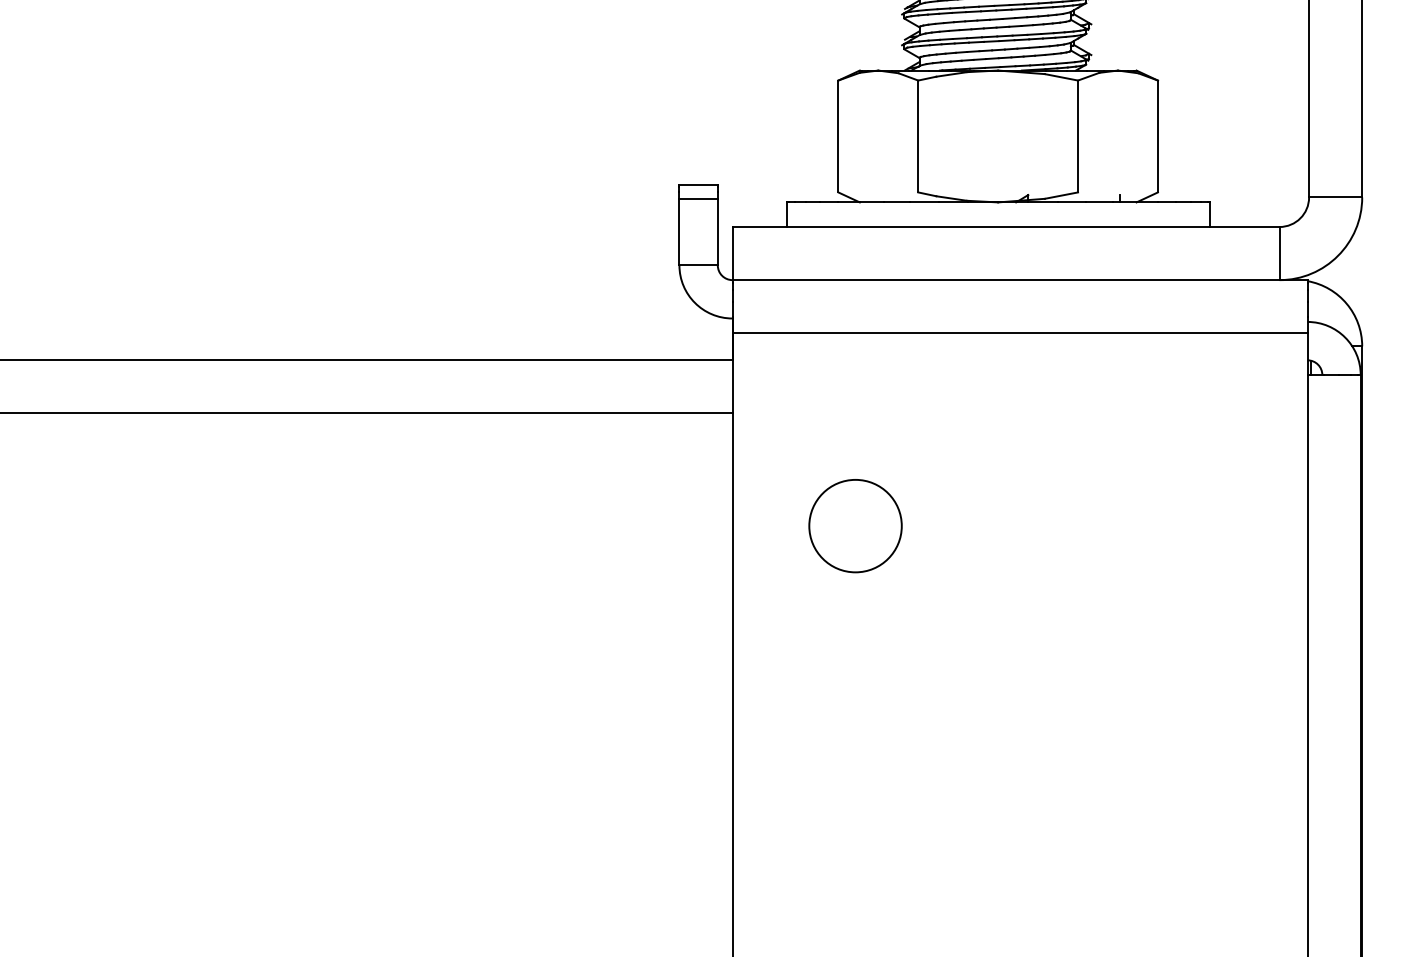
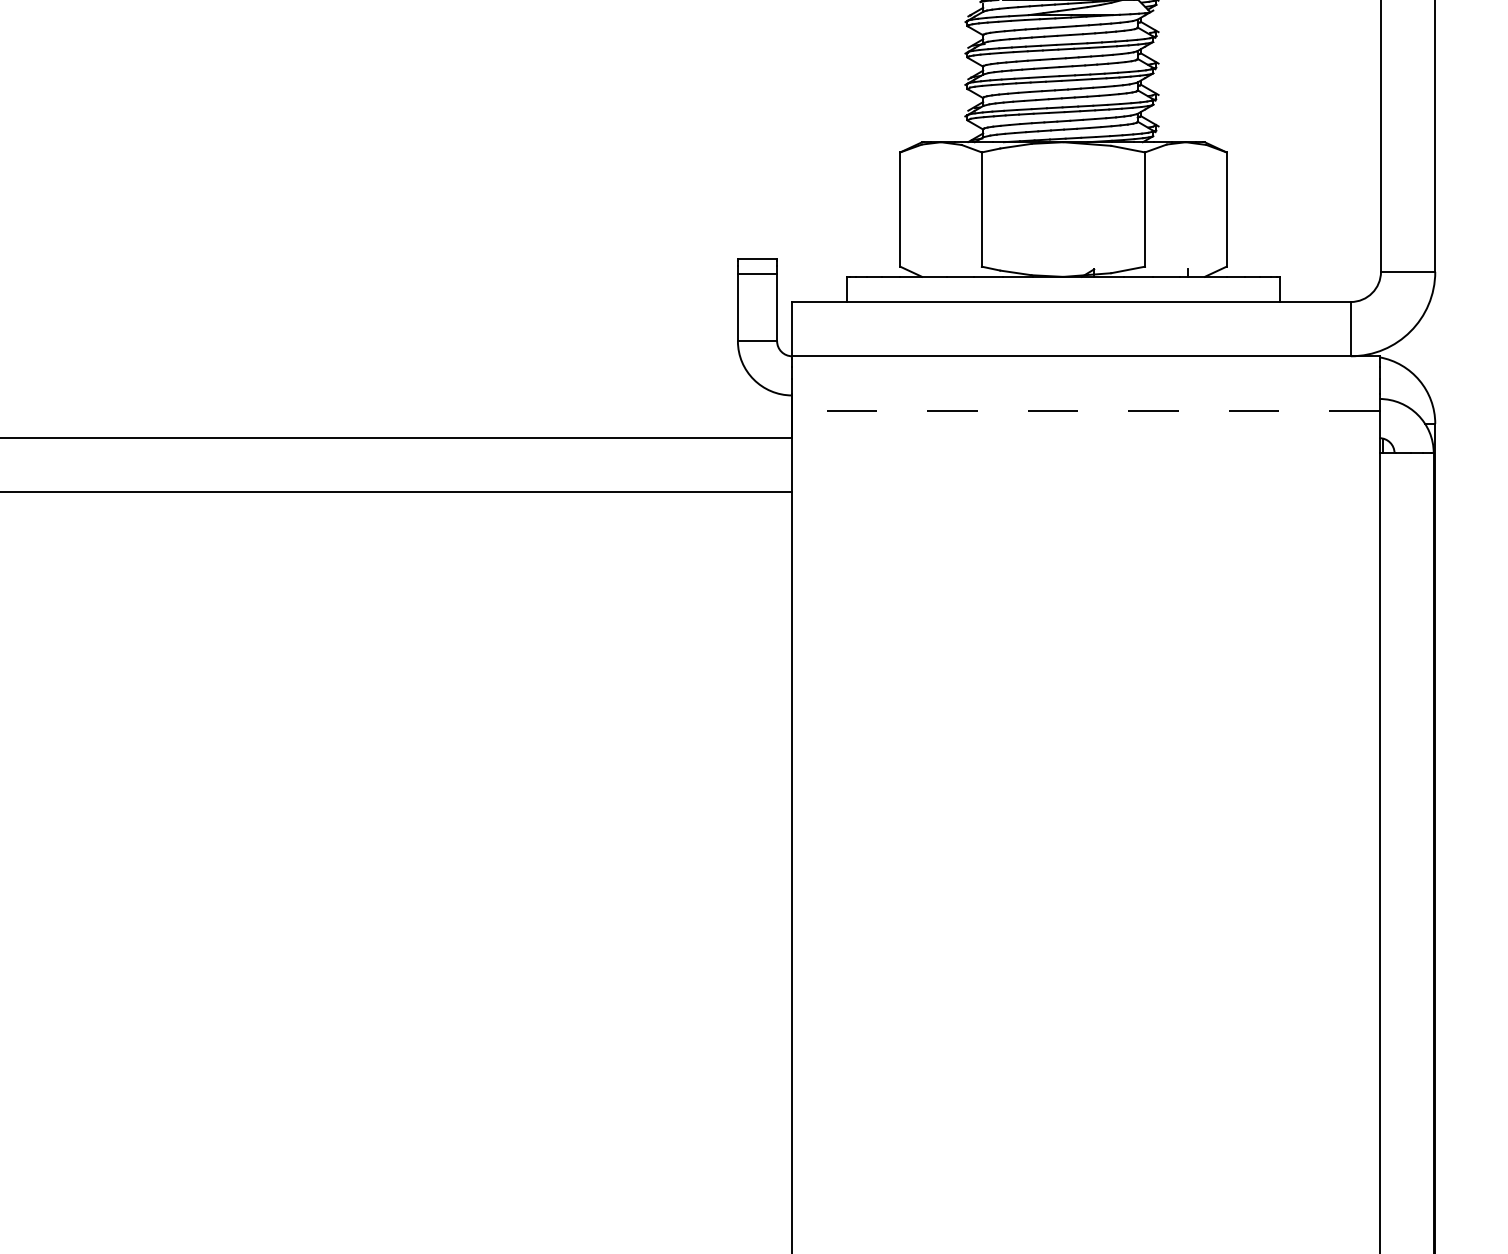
line: (1019, 333) -> (1085, 410), solid -> dashed
circle: (855, 526) -> (917, 607), removed

